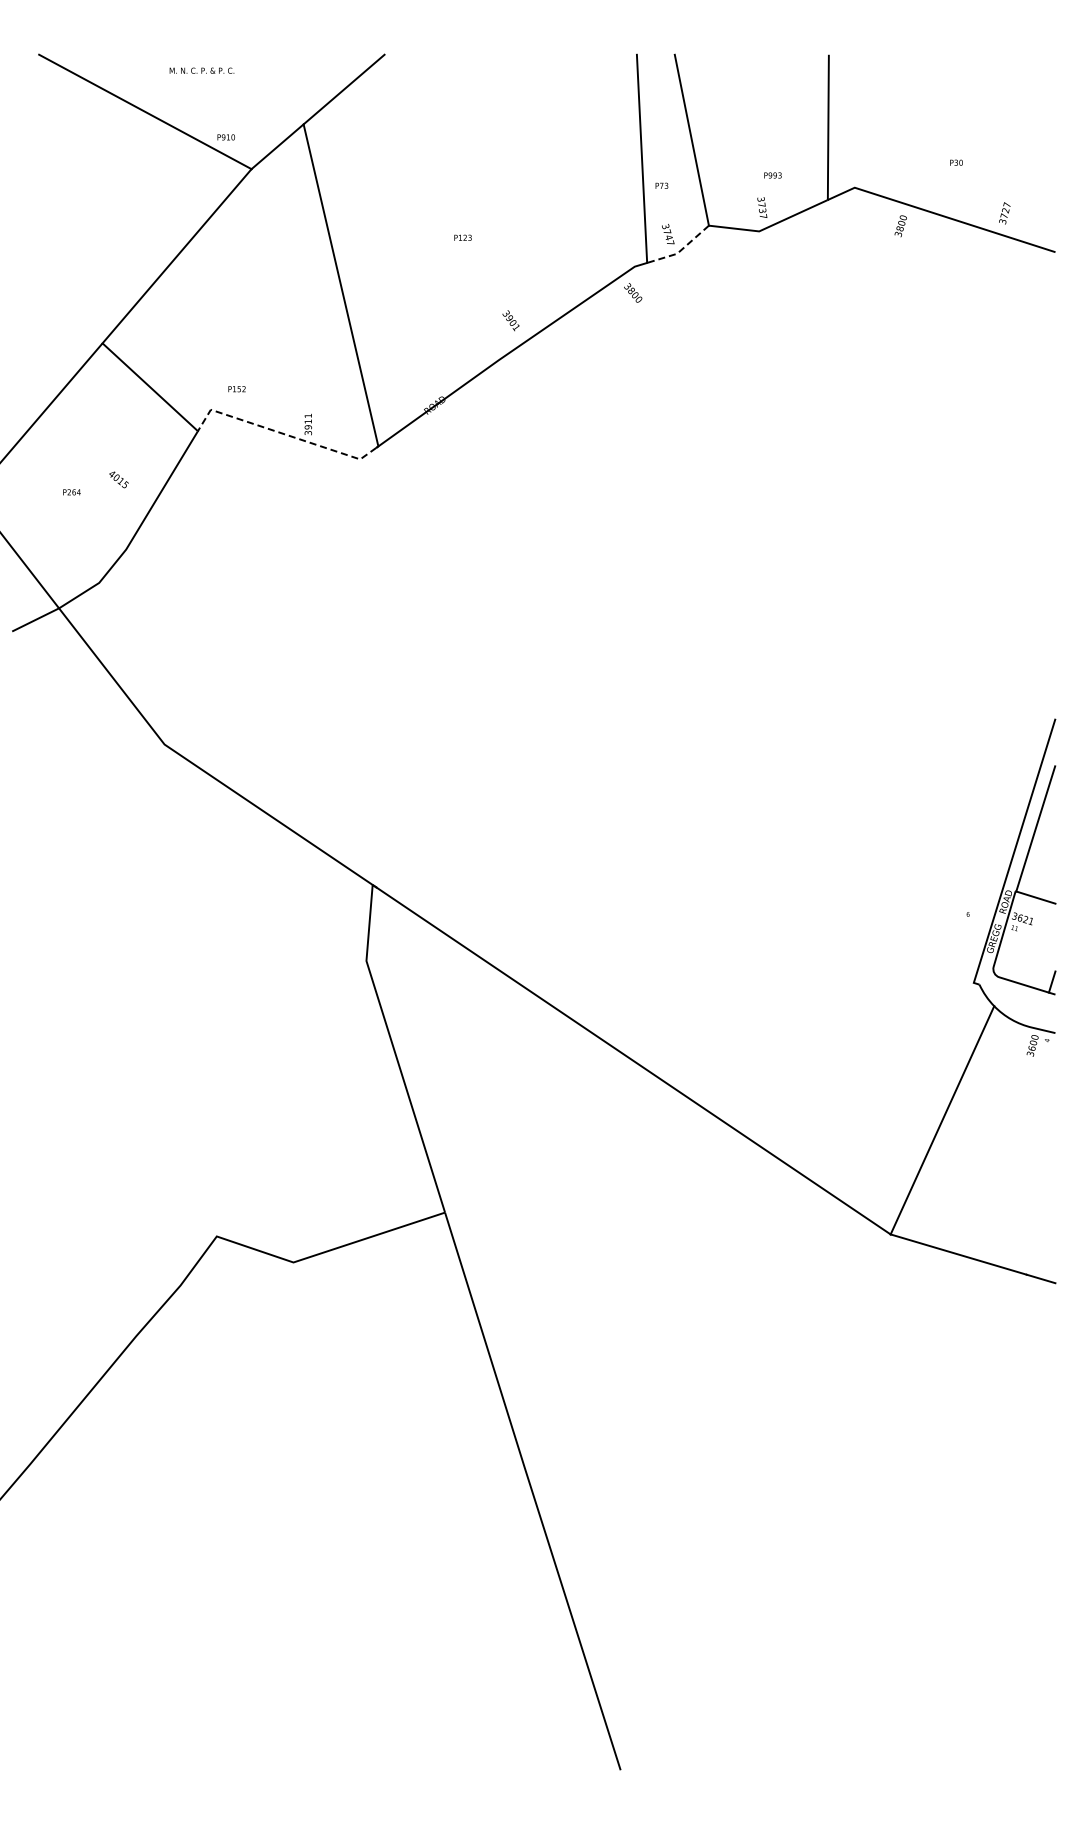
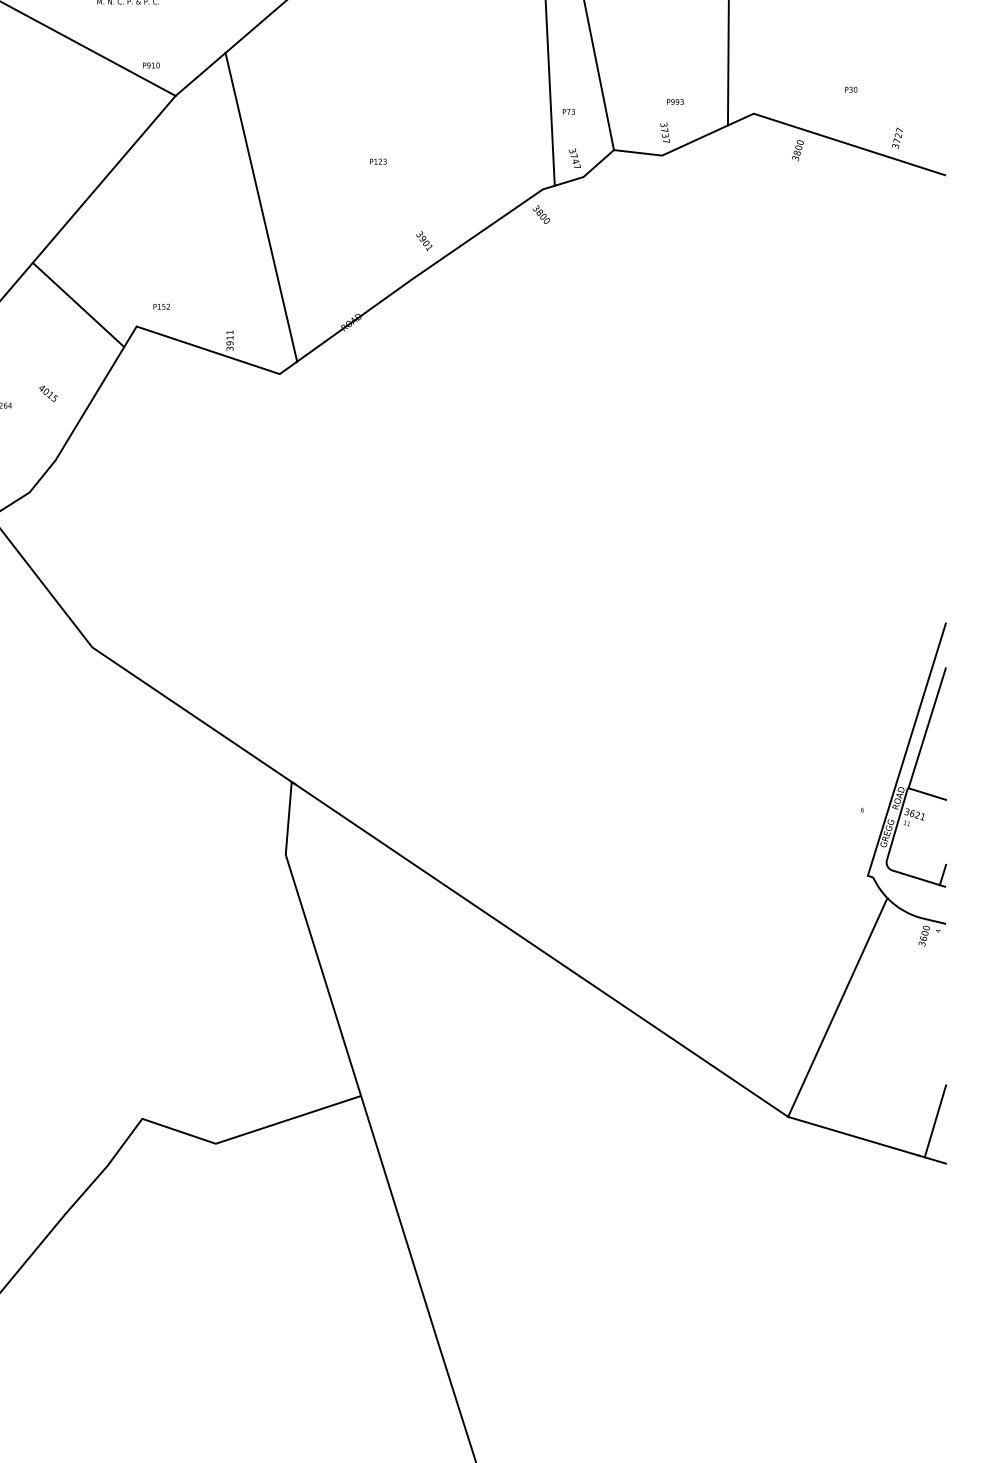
line: (680, 250) -> (586, 173), dashed -> solid
line: (282, 433) -> (205, 349), dashed -> solid
line: (1044, 1238) -> (935, 1120), added

